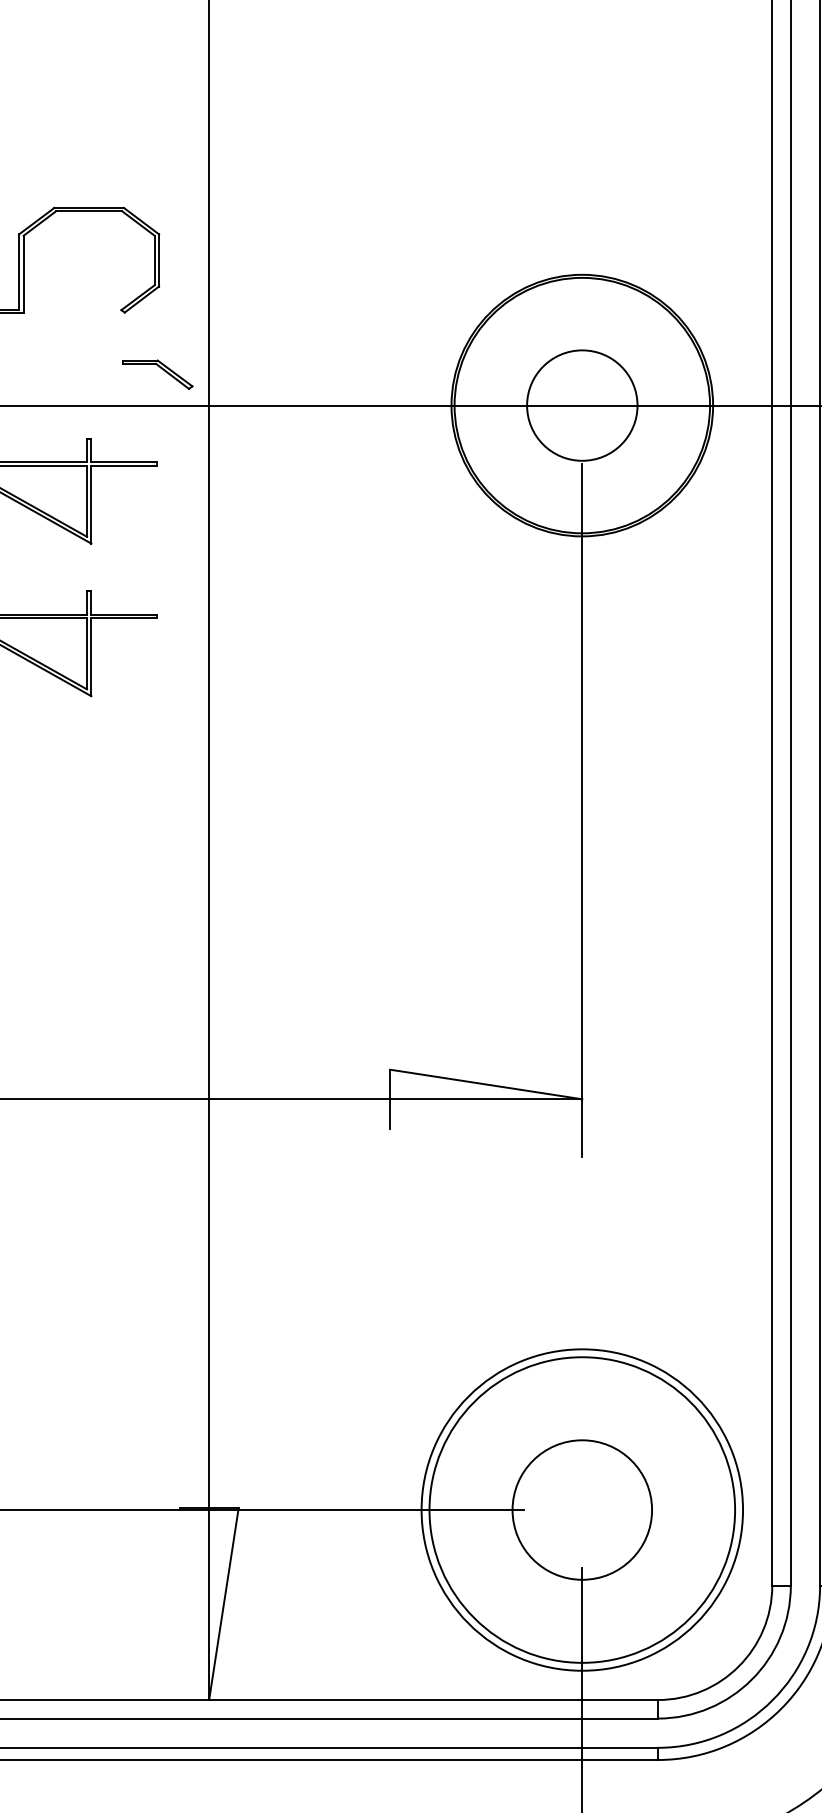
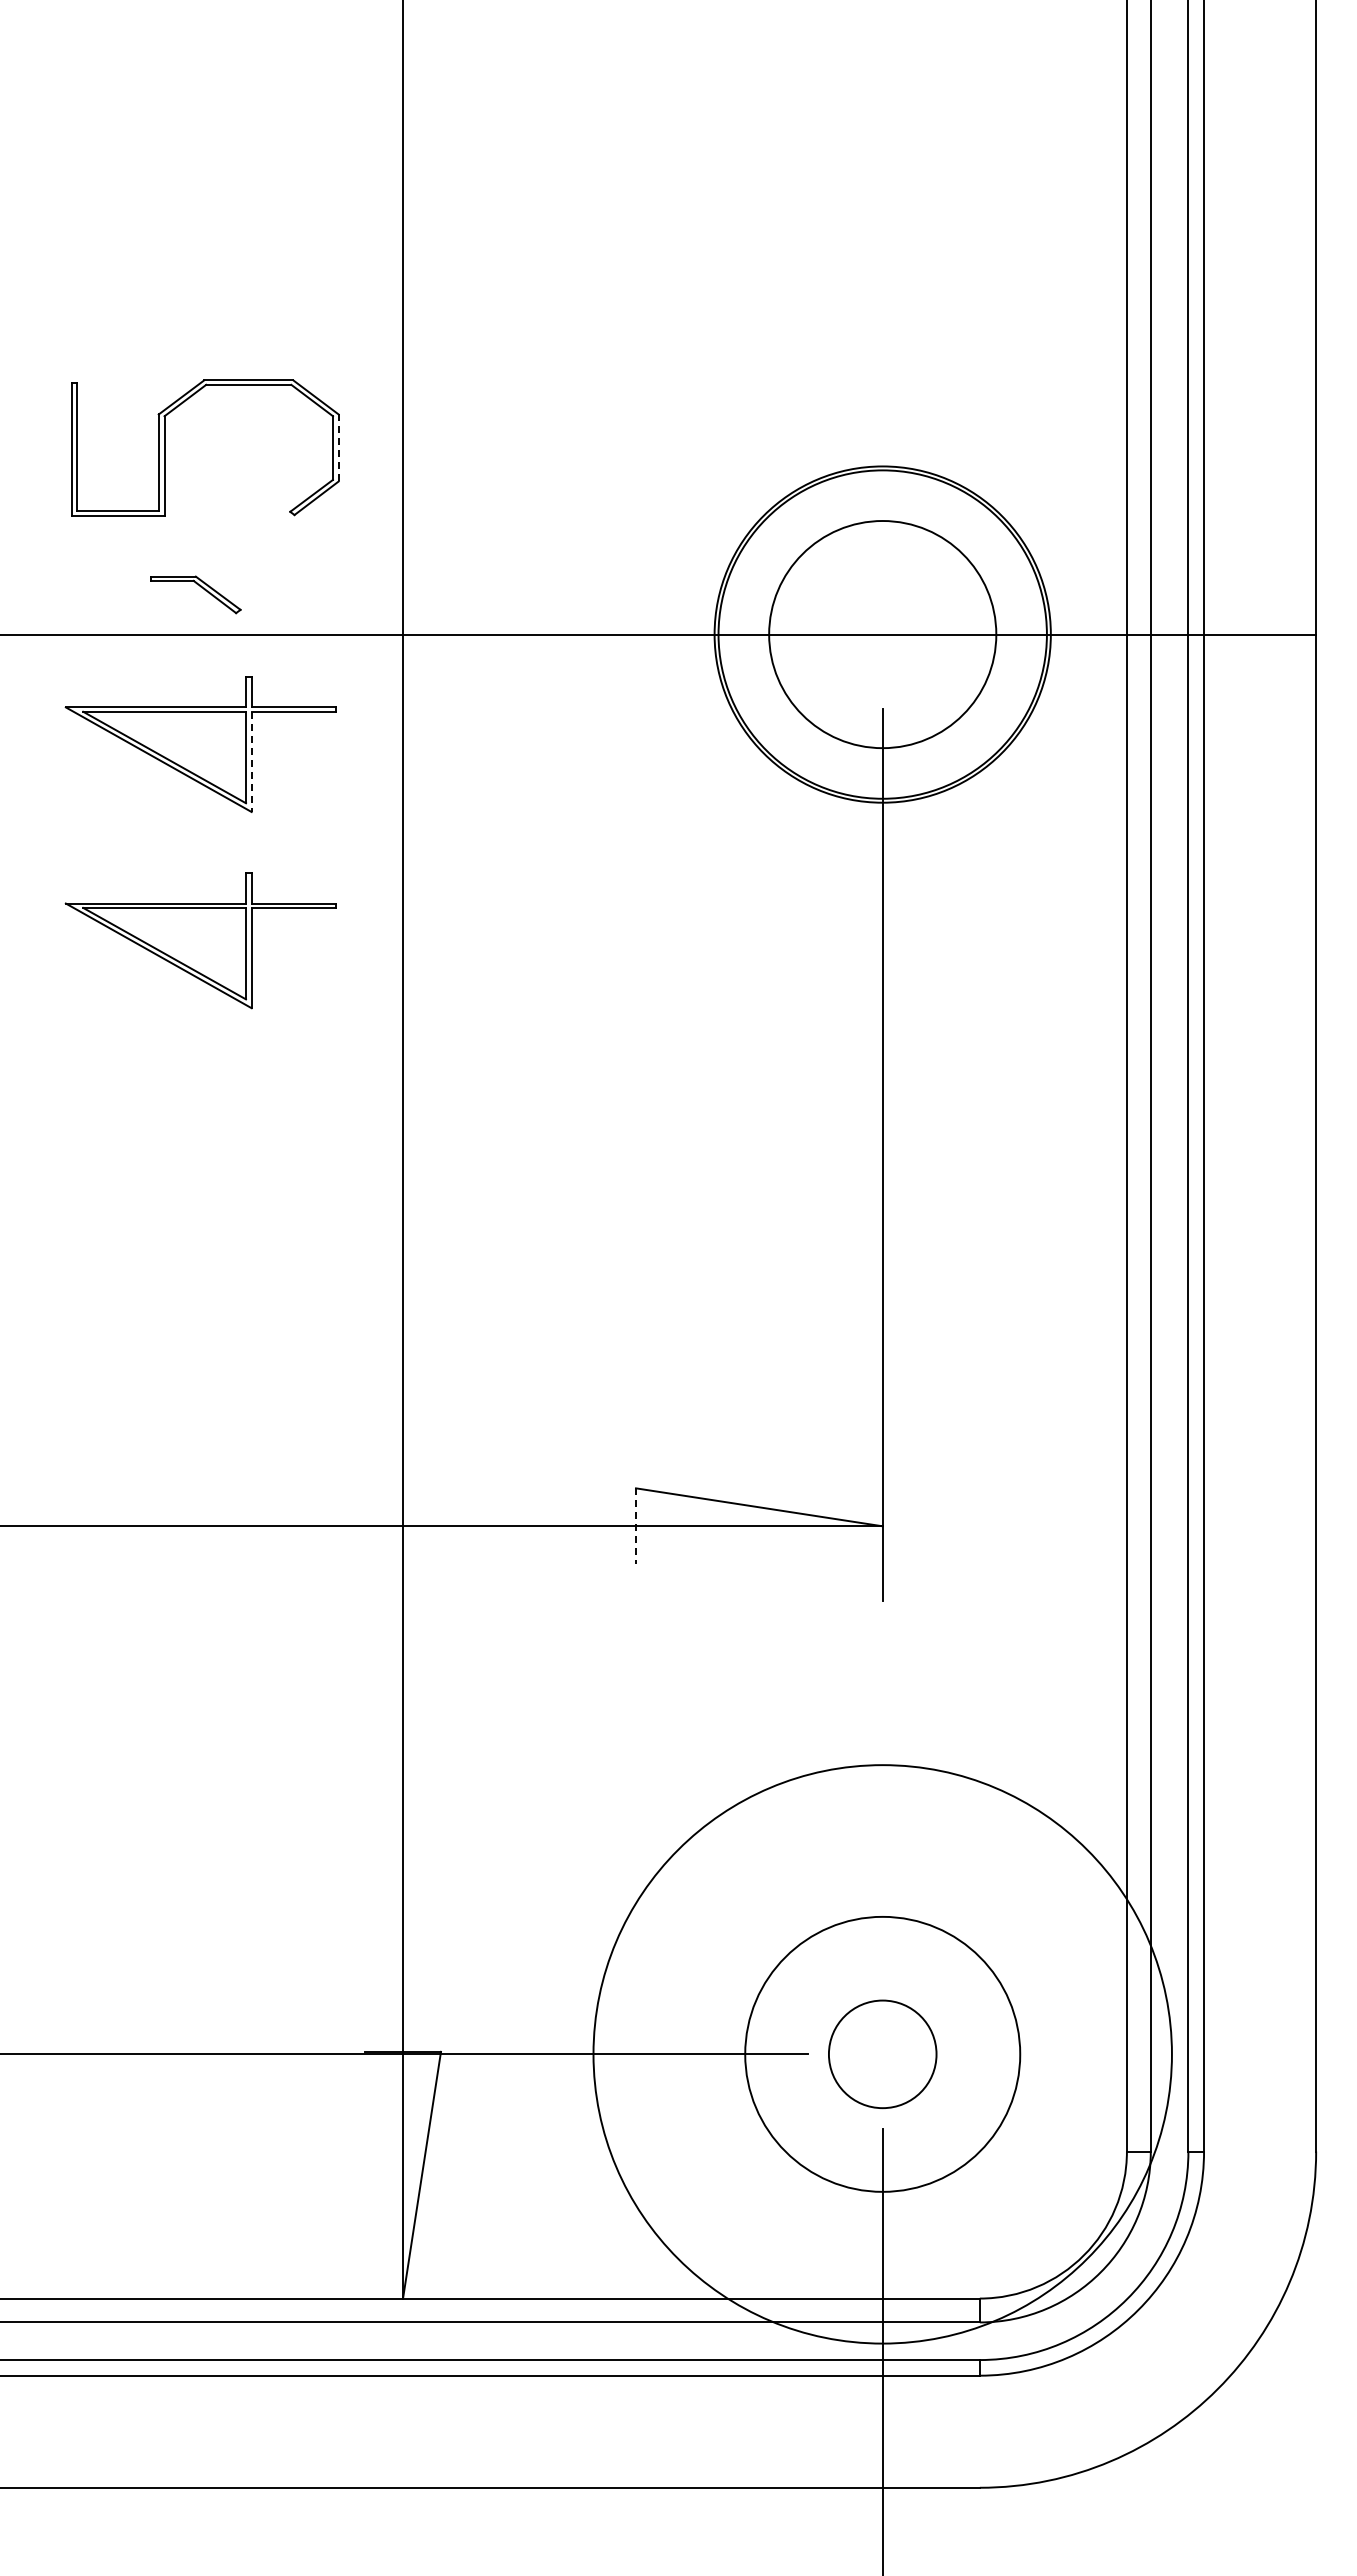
line: (158, 260) -> (338, 448), solid -> dashed
part: (161, 368) -> (200, 587), moved
circle: (582, 405) -> (882, 634), size x1.6
line: (91, 505) -> (251, 762), solid -> dashed
line: (389, 1099) -> (635, 1526), solid -> dashed
circle: (582, 1509) -> (882, 2053), size x0.7
circle: (582, 1509) -> (882, 2053), size x1.4
circle: (582, 1510) -> (882, 2054), size x0.6

